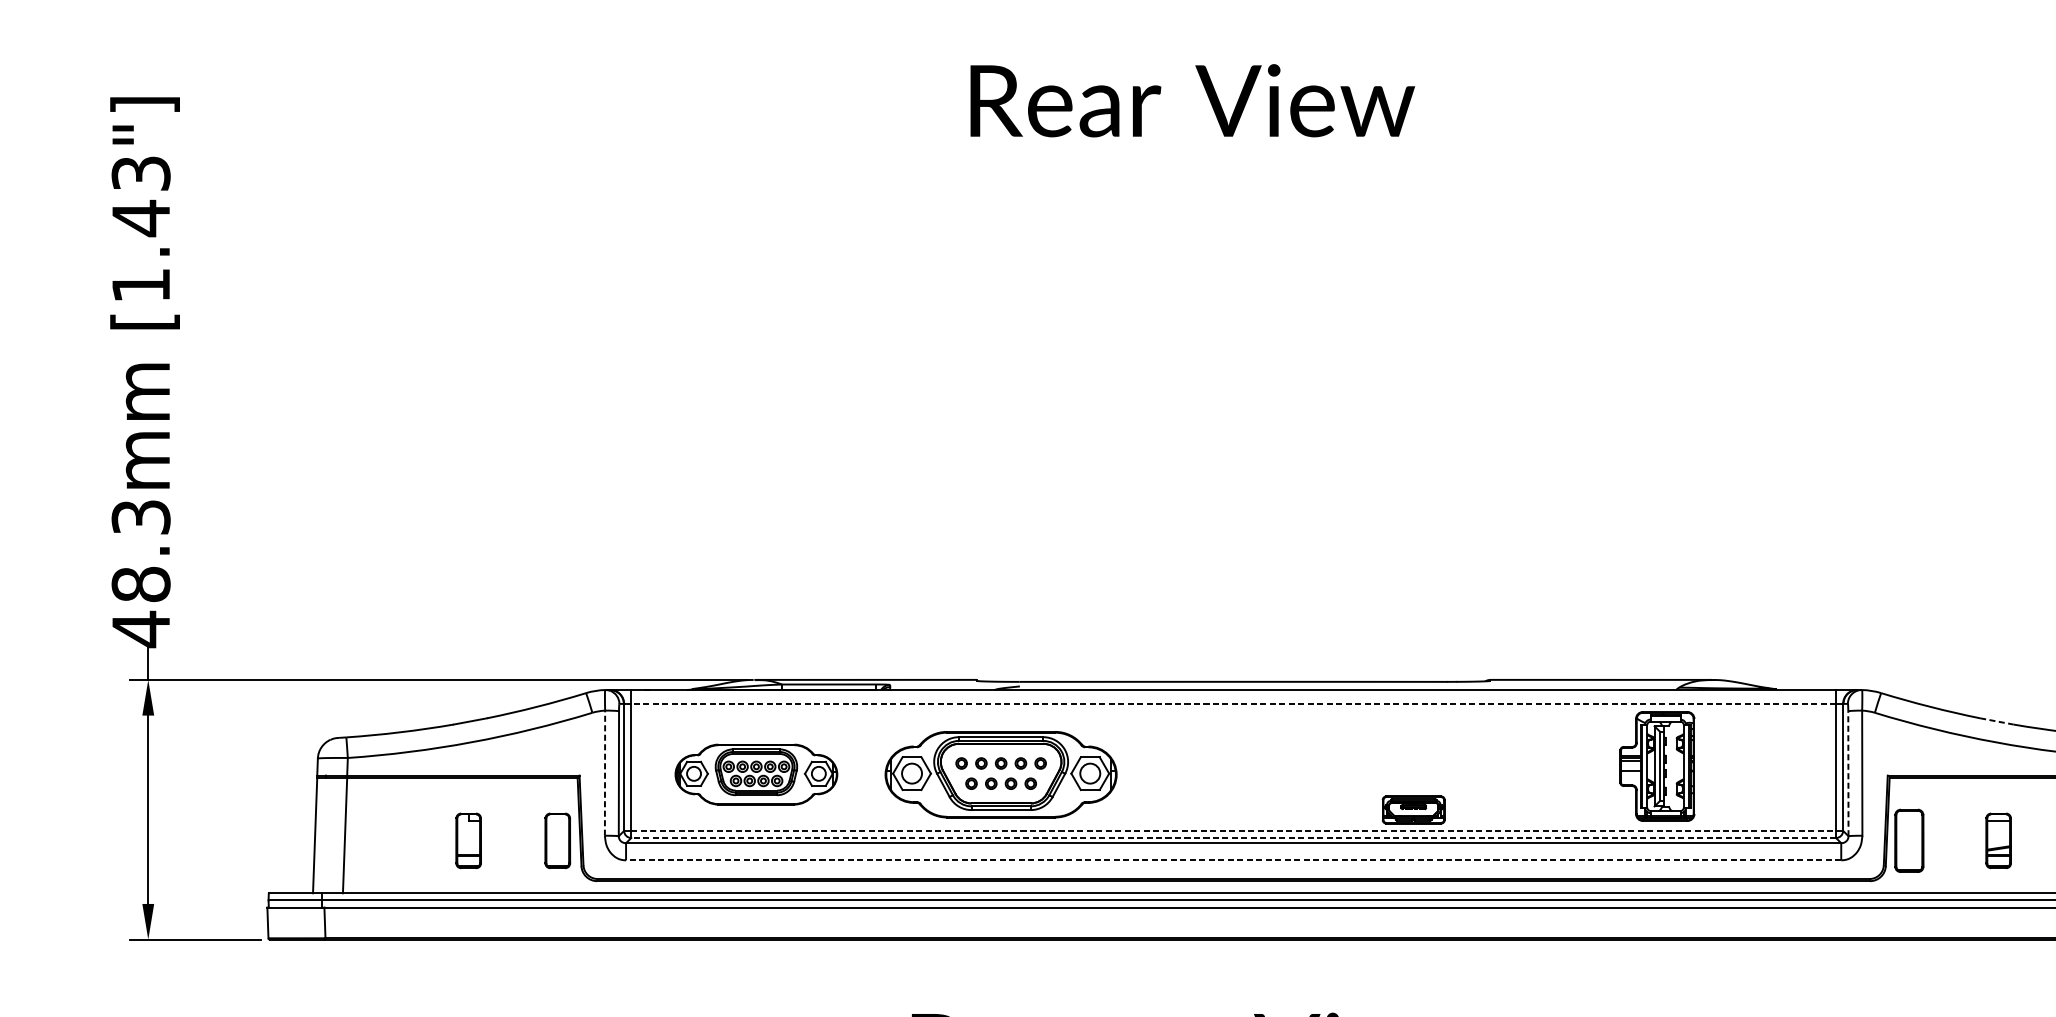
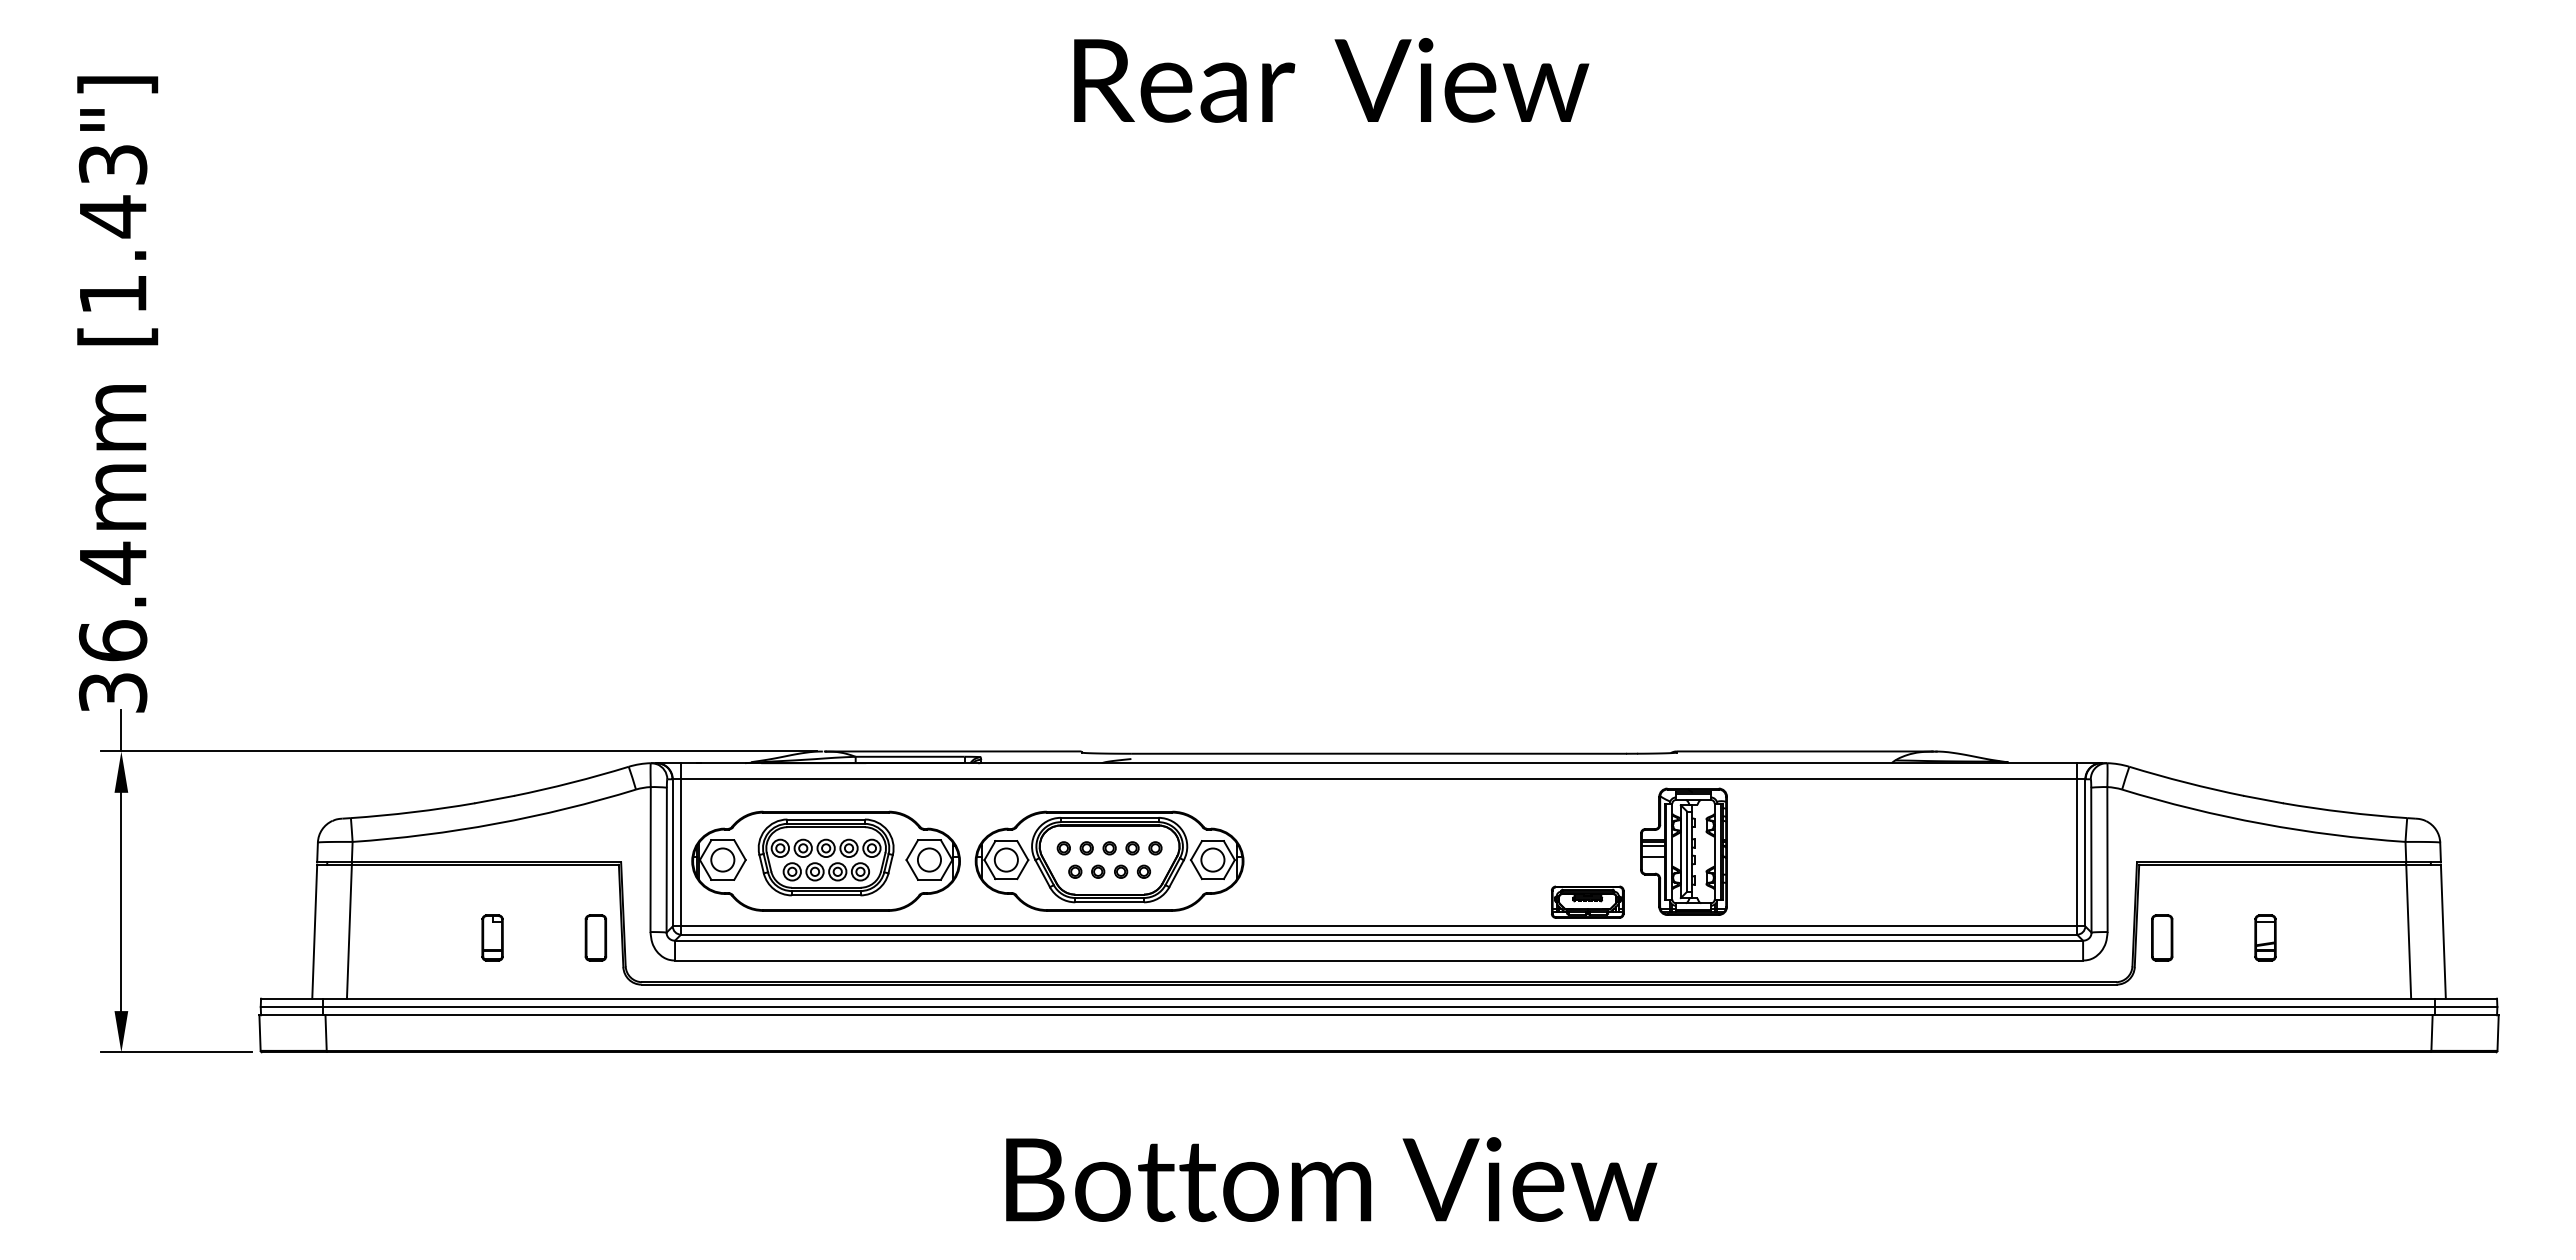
text: (140, 572) -> (112, 627), 48.3mm -> 36.4mm
line: (1233, 704) -> (1378, 779), dashed -> solid
line: (1996, 721) -> (2263, 799), dashed -> solid
part: (1656, 766) -> (1683, 851), moved
line: (604, 773) -> (650, 859), dashed -> solid
line: (1848, 773) -> (2091, 859), dashed -> solid
part: (755, 774) -> (825, 860), size x1.43
line: (1234, 830) -> (1379, 926), dashed -> solid
line: (1233, 837) -> (1378, 934), dashed -> solid
part: (468, 840) -> (492, 937), size x0.71
part: (557, 840) -> (595, 937), size x0.71
part: (1909, 840) -> (2162, 937), size x0.62
part: (1998, 840) -> (2265, 937), size x0.71
line: (1233, 860) -> (1378, 960), dashed -> solid

